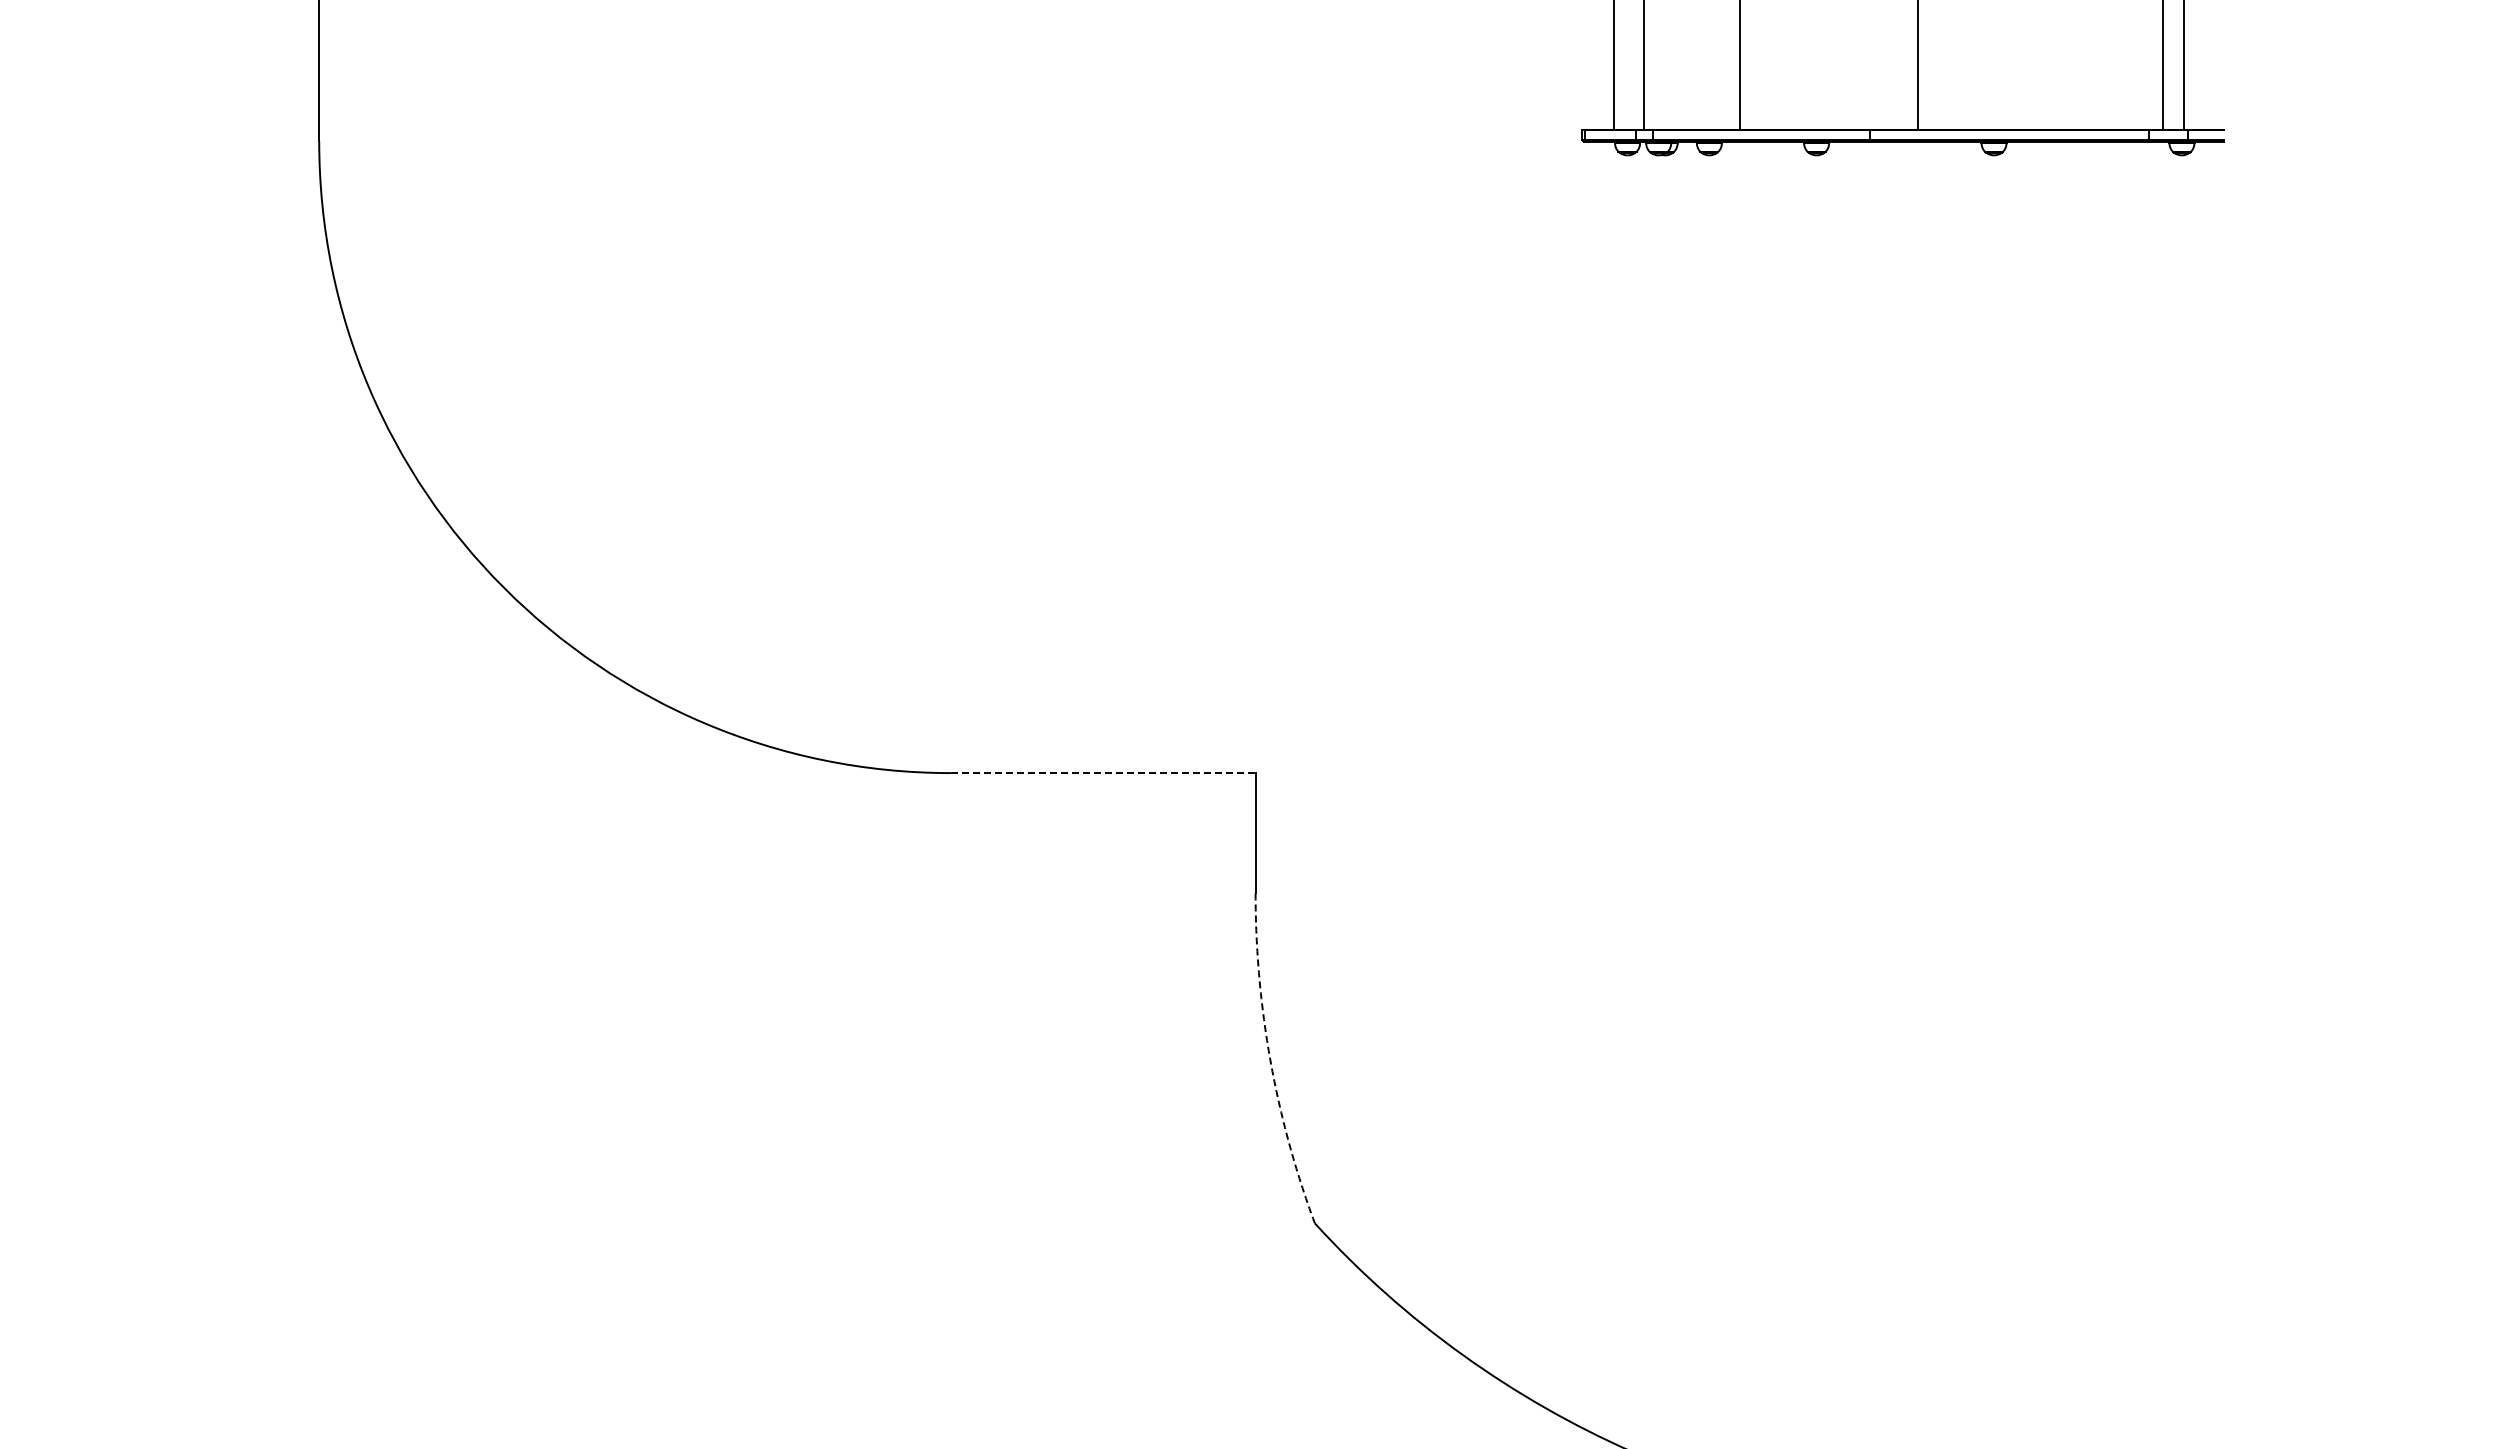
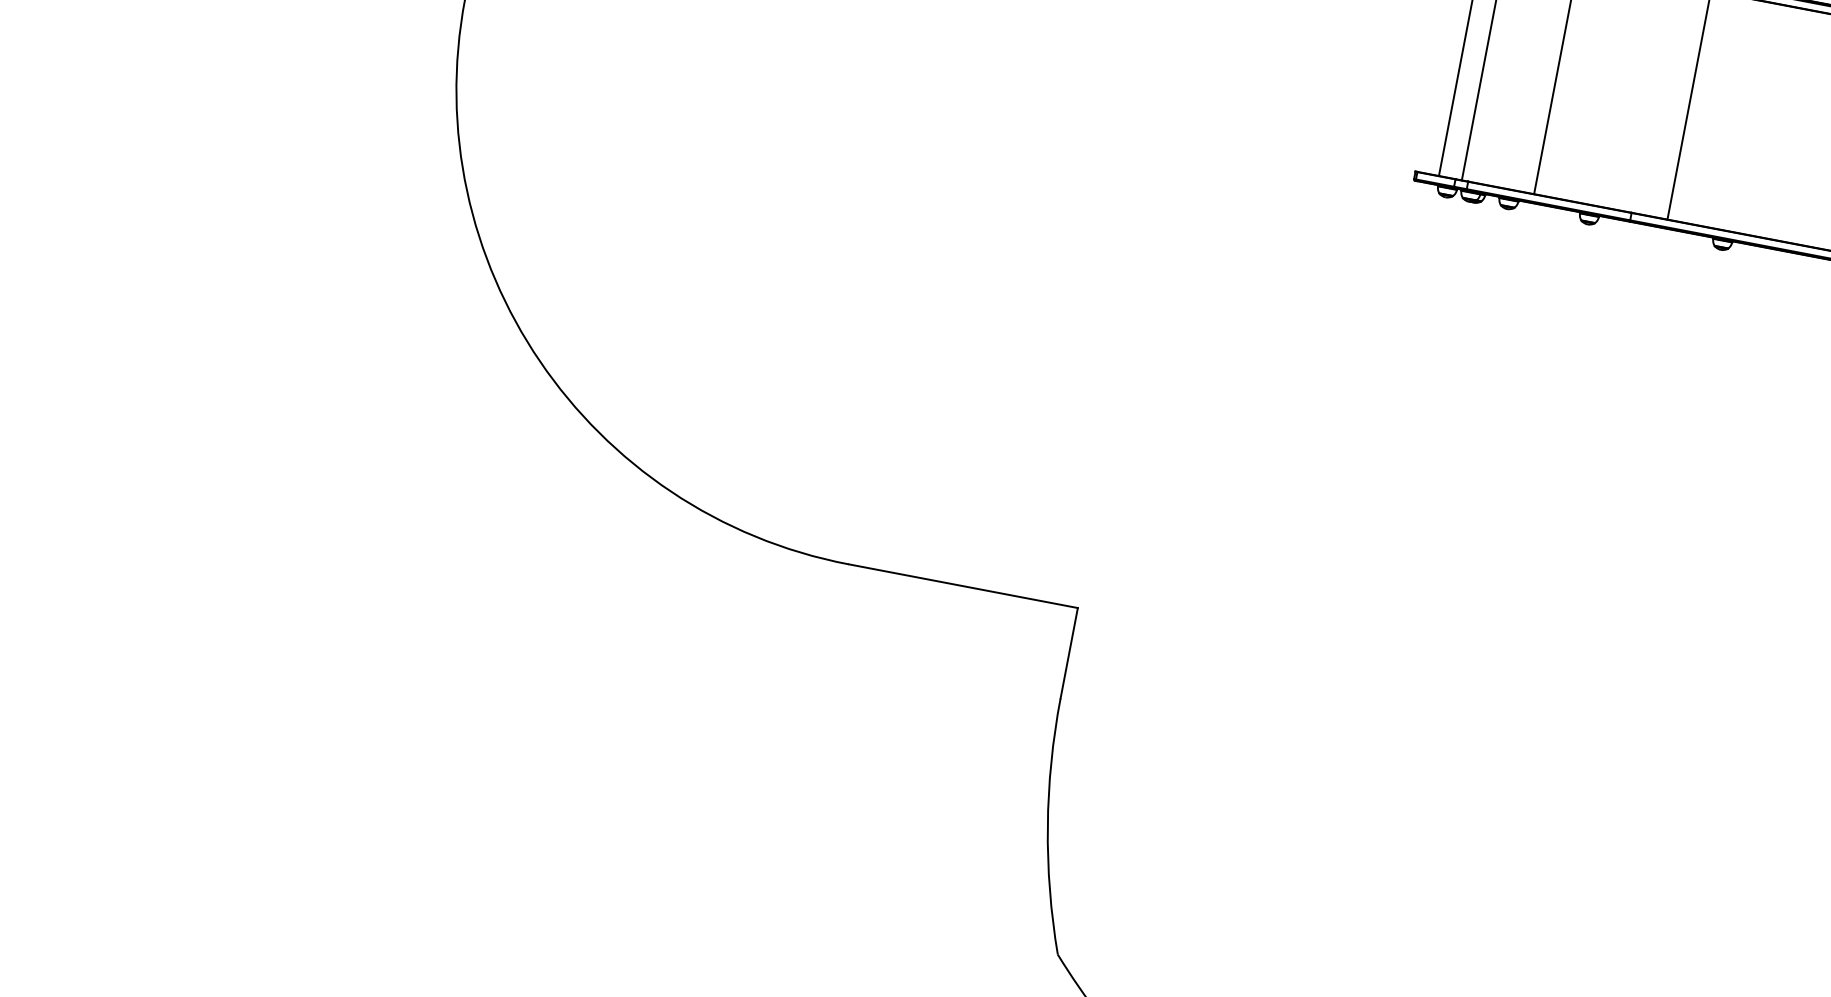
line: (1103, 773) -> (963, 586), dashed -> solid
arc: (1270, 1061) -> (1047, 826), dashed -> solid

